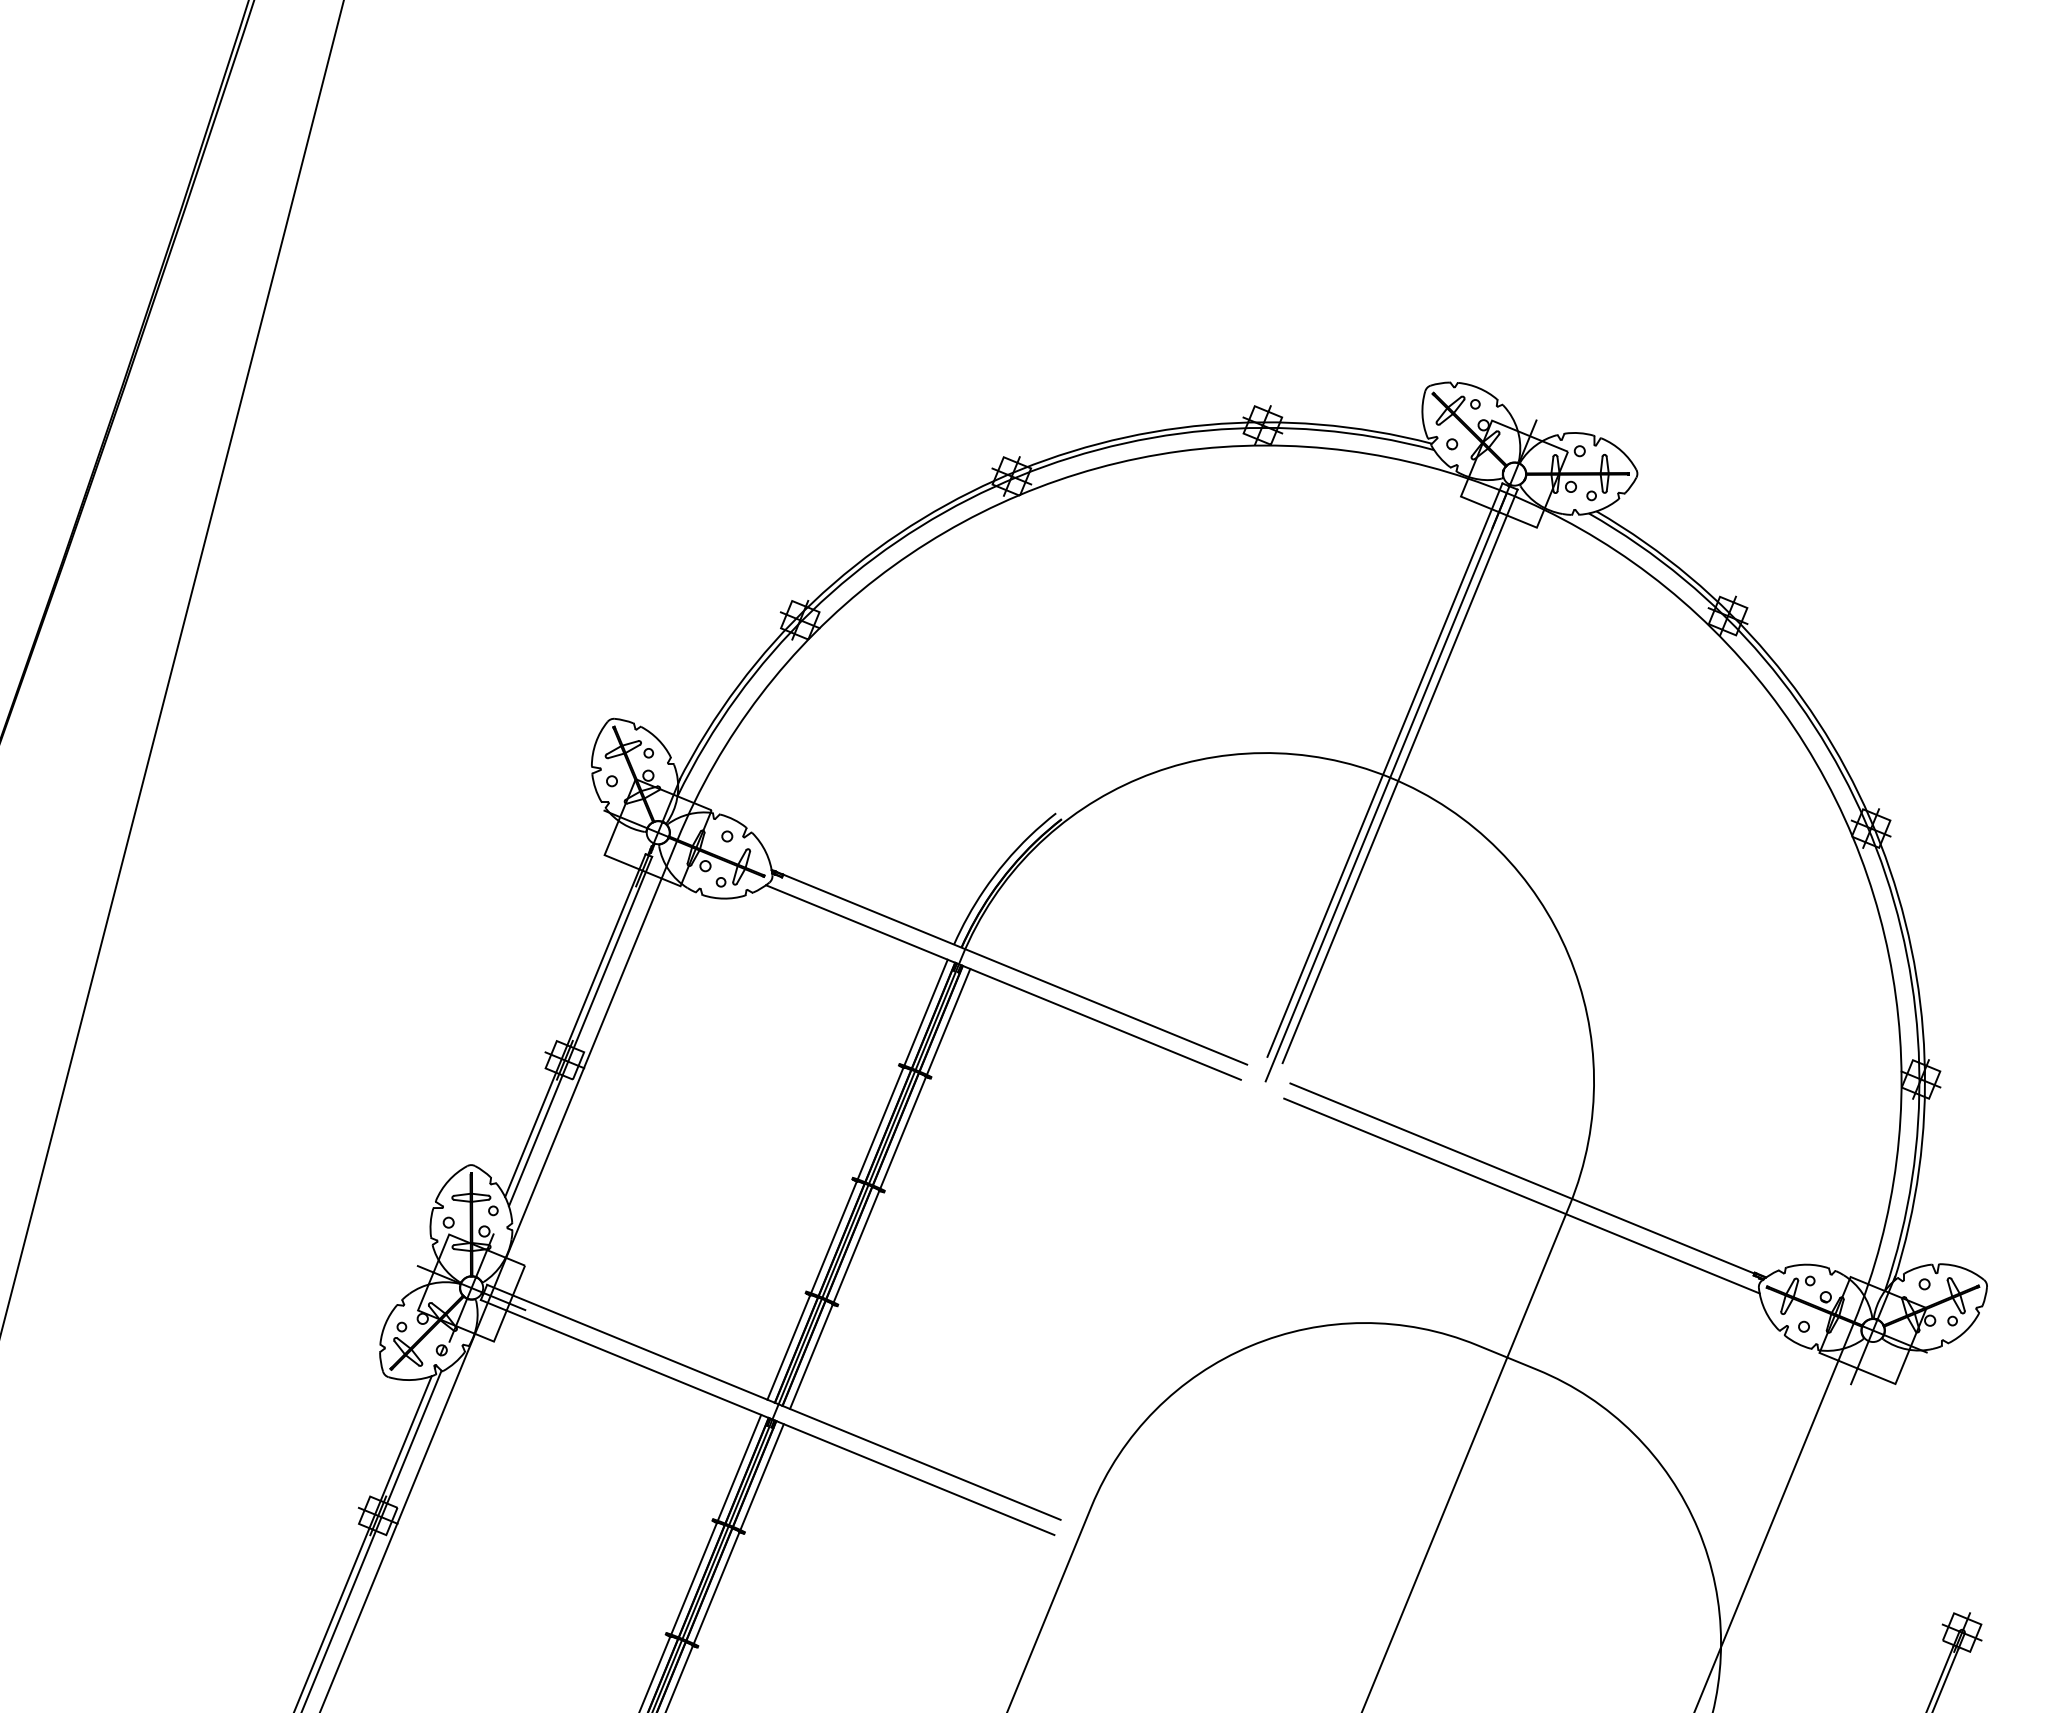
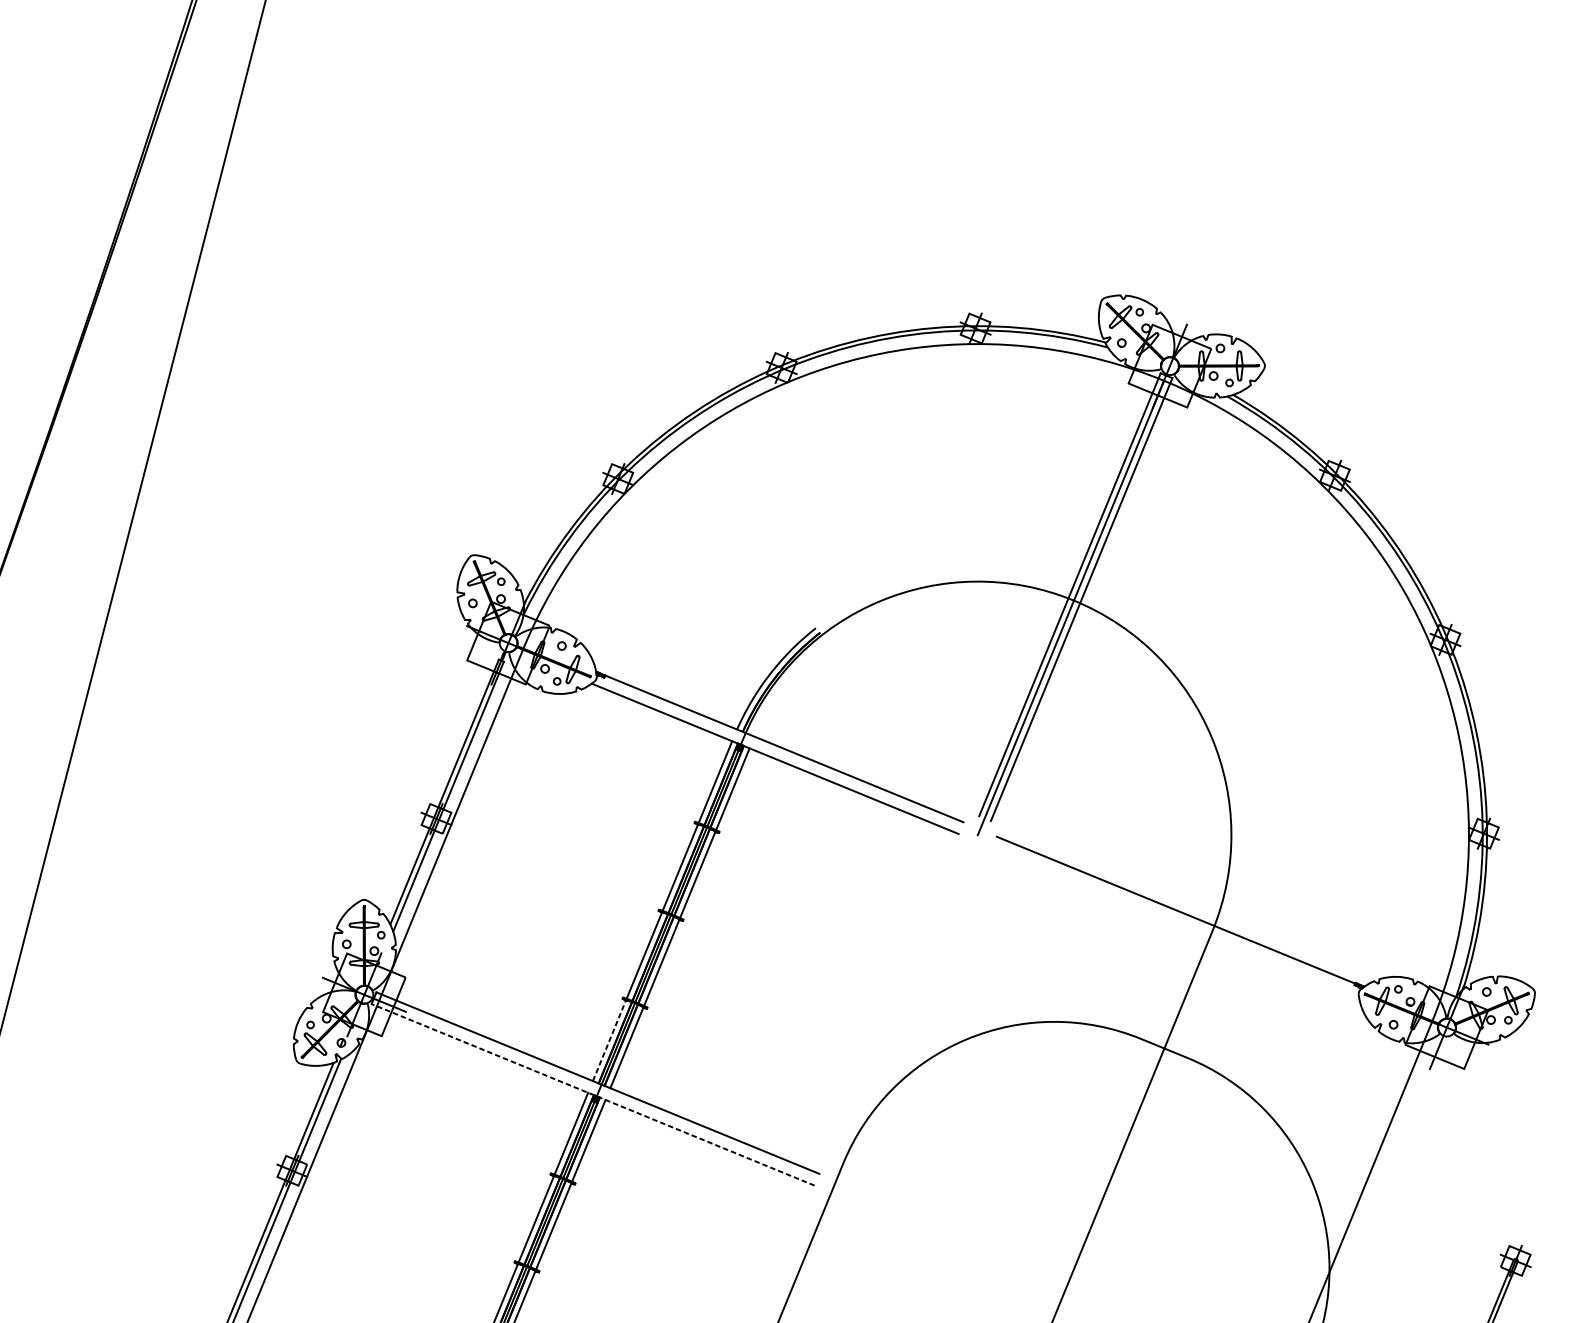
line: (1521, 1195) -> (1175, 923), removed
line: (789, 1347) -> (609, 1040), solid -> dashed
line: (767, 1417) -> (592, 1094), solid -> dashed

